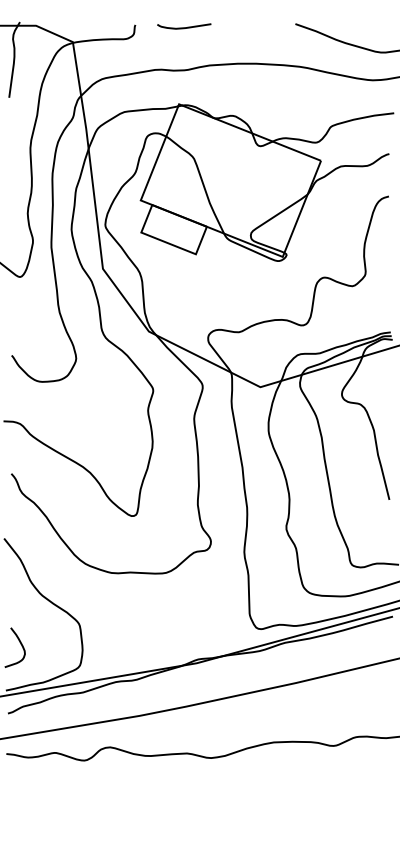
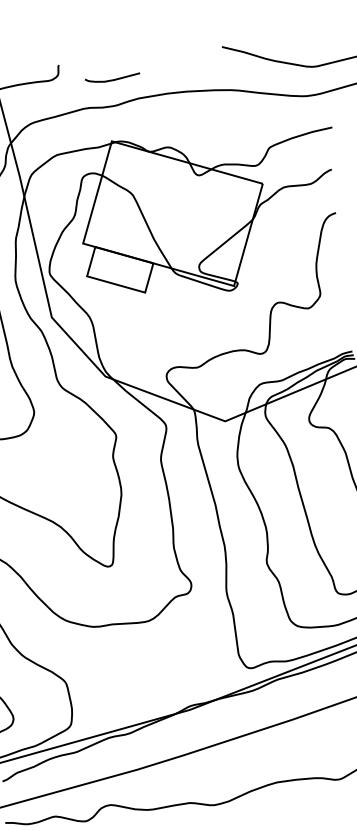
curve: (184, 27) -> (113, 79), moved

